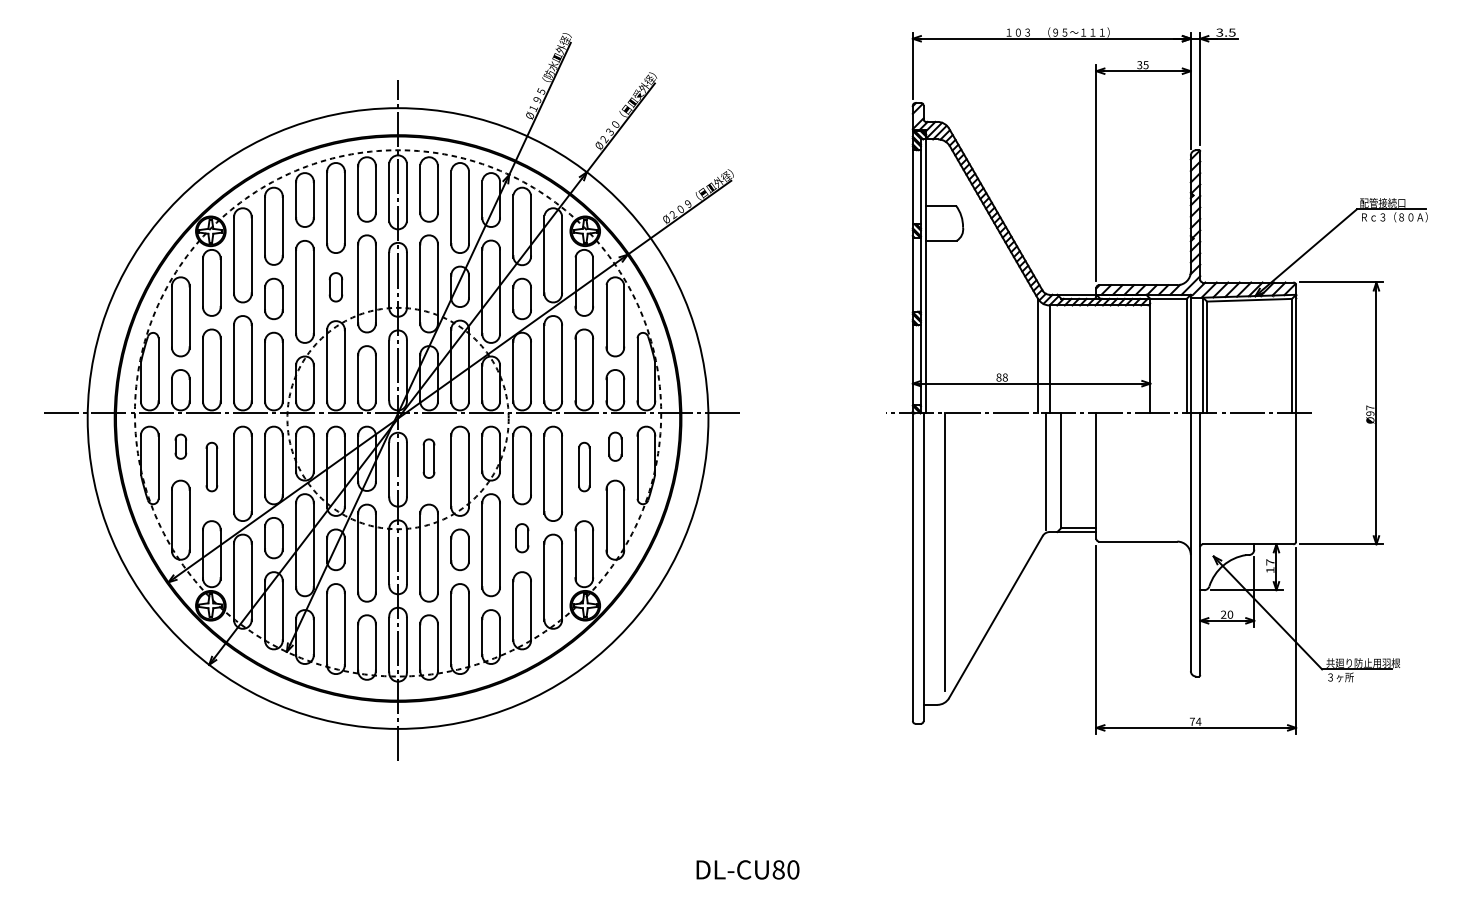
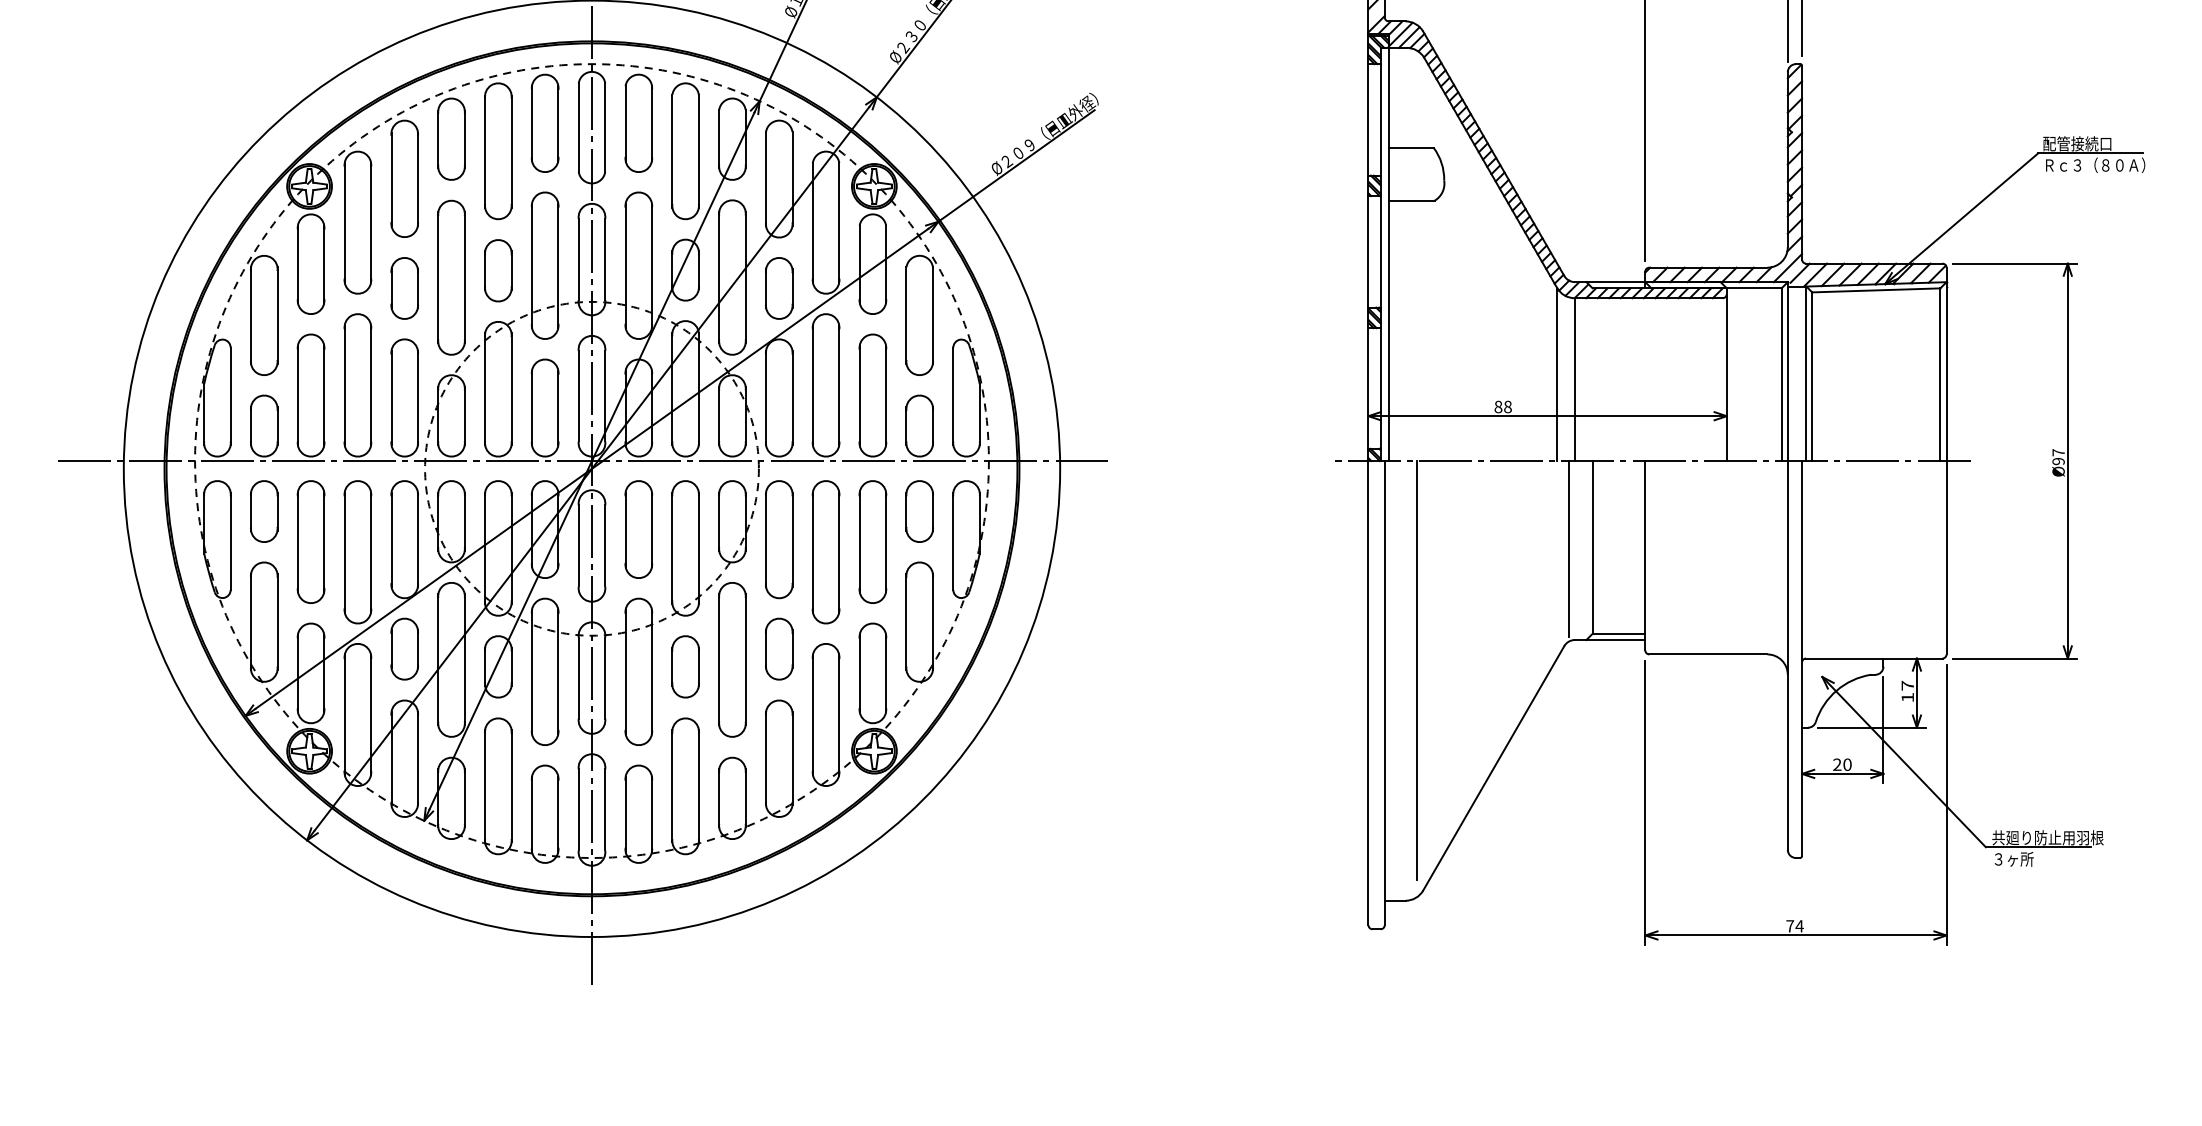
part: (335, 287) -> (497, 271), size x1.43
part: (180, 446) -> (263, 510), size x1.67
part: (615, 446) -> (919, 510), size x1.43
part: (428, 458) -> (637, 529), size x1.67
part: (211, 466) -> (310, 541), size x1.67
part: (584, 466) -> (873, 541), size x1.67
part: (521, 538) -> (778, 649), size x1.43

